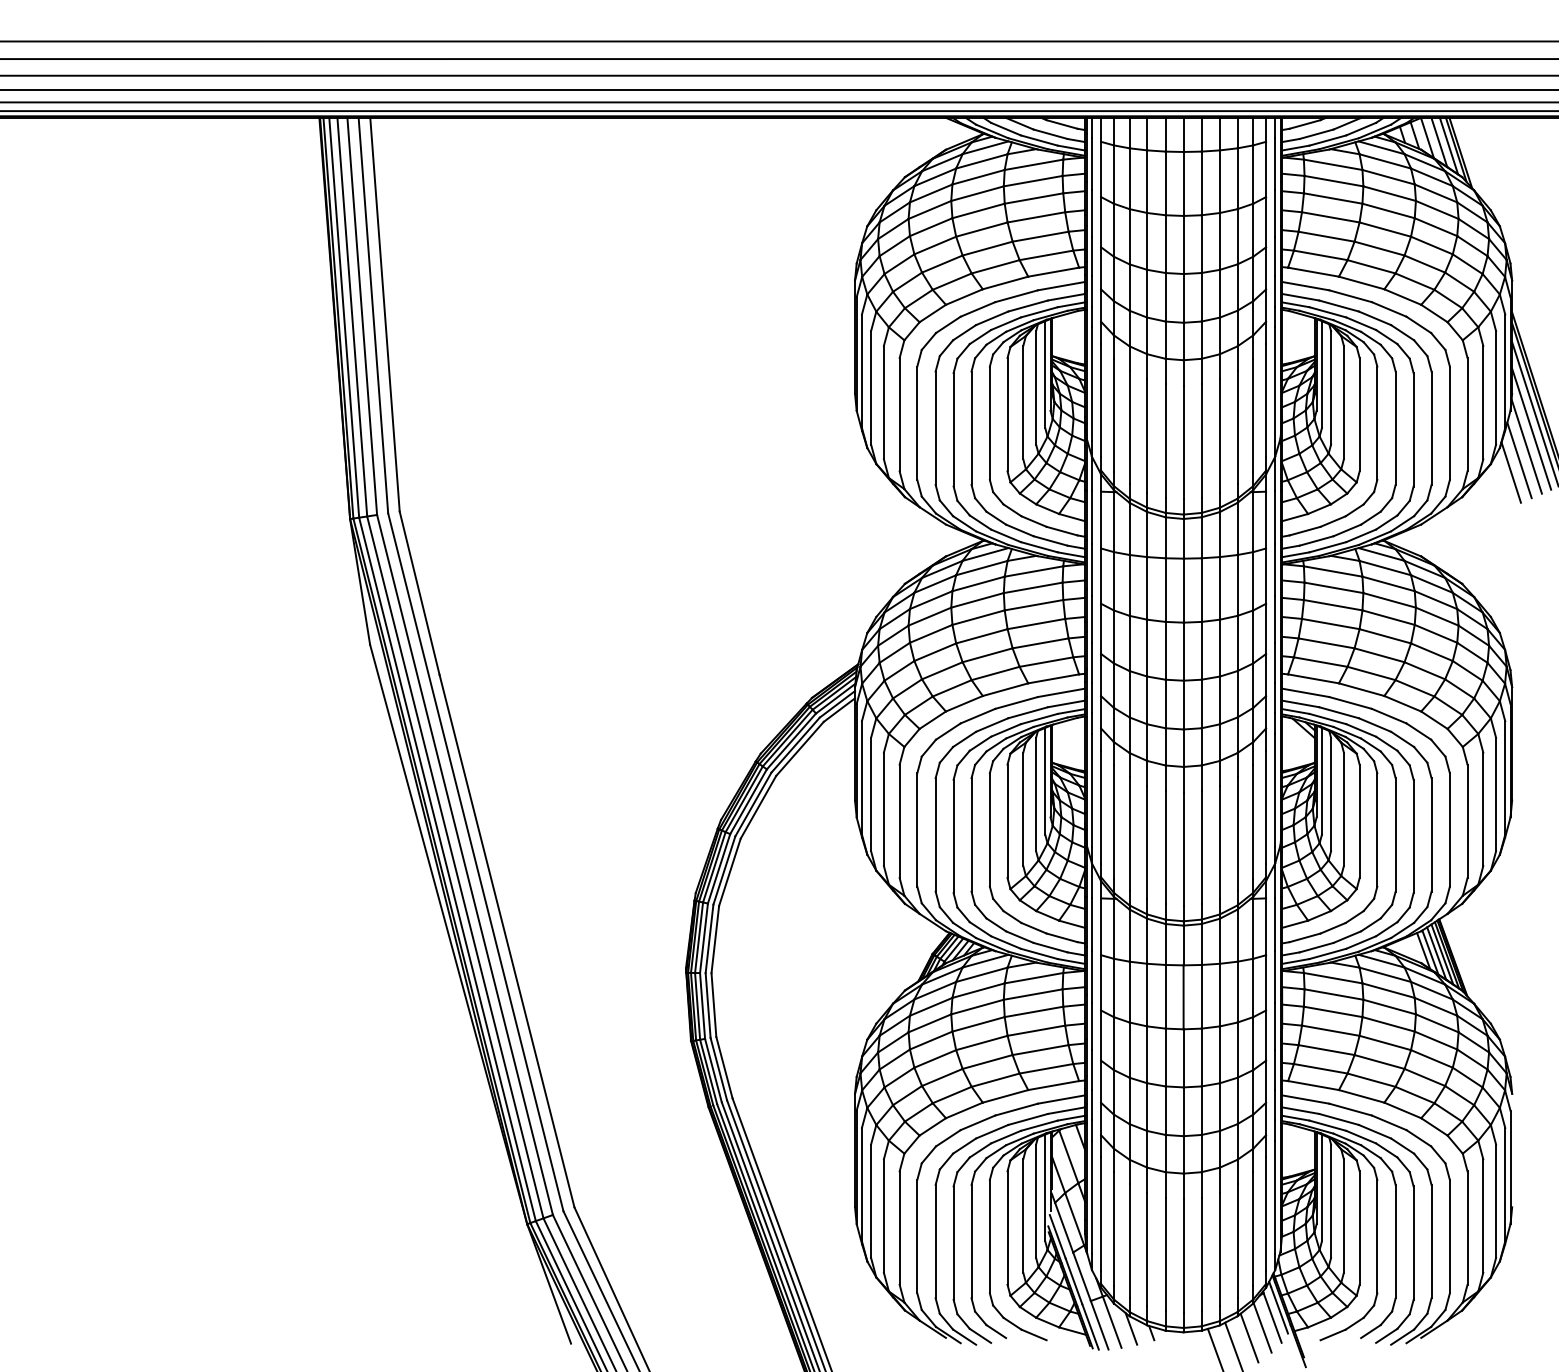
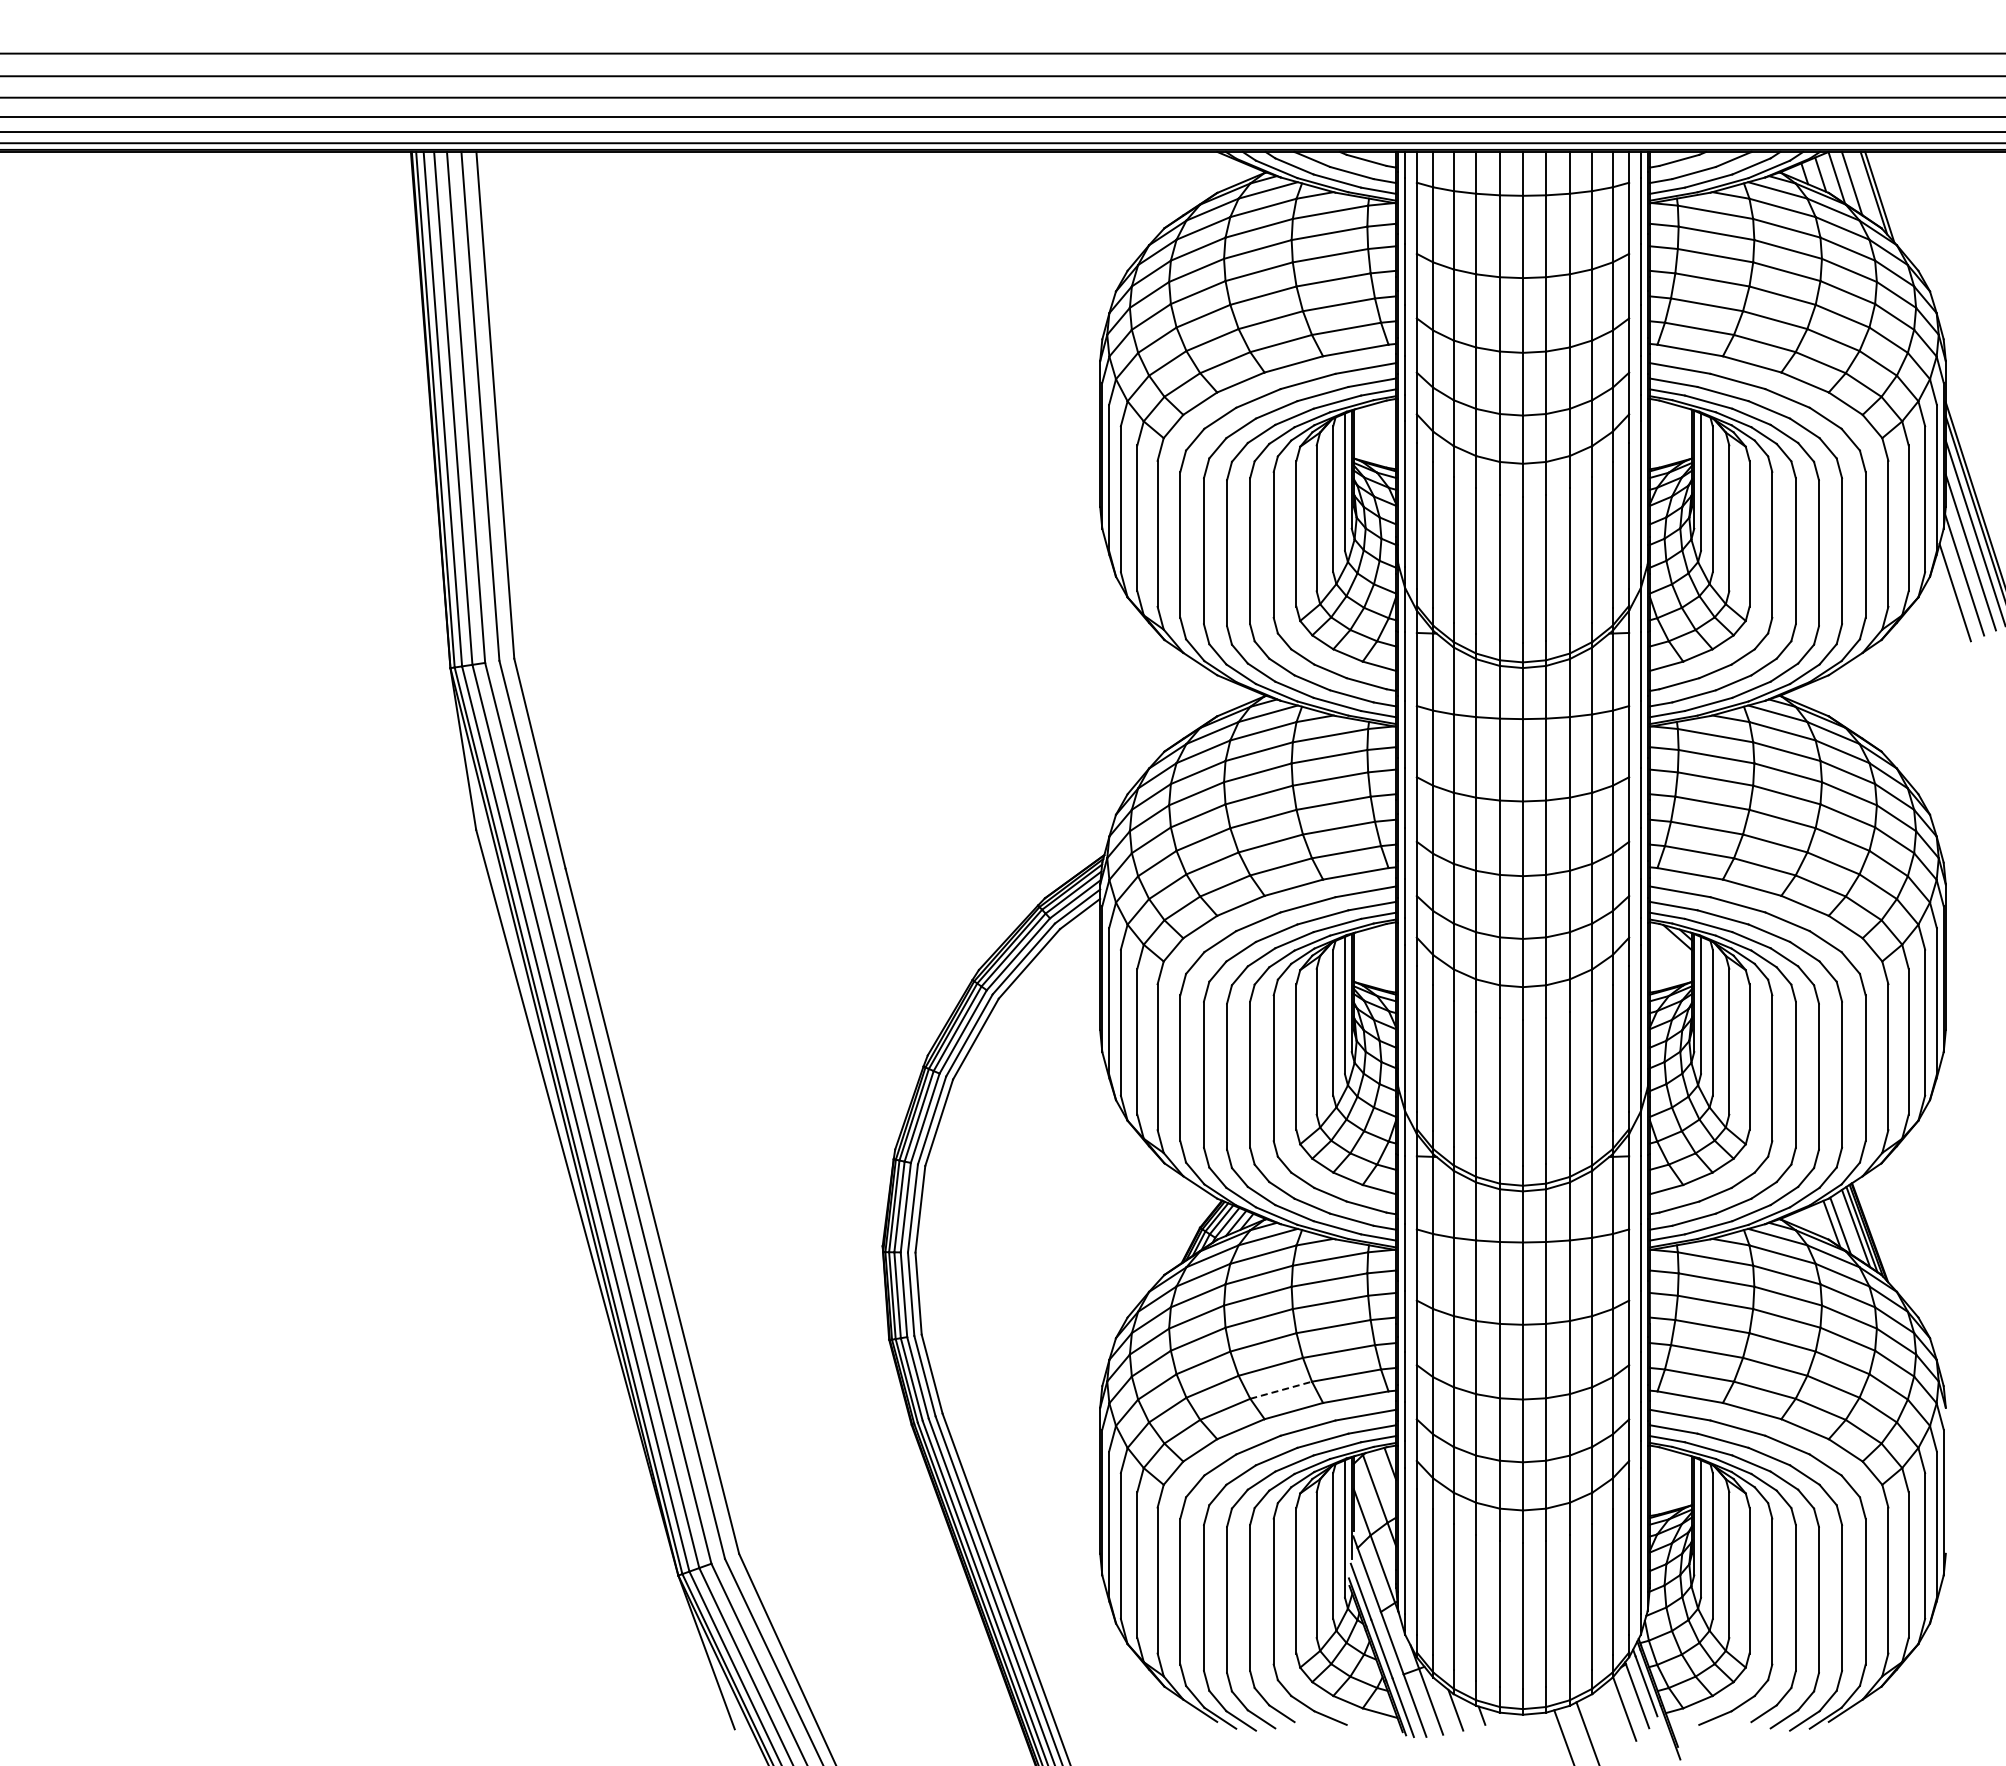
line: (1448, 145) -> (1864, 187), removed
line: (1511, 472) -> (1944, 608), removed
line: (1436, 952) -> (1848, 1226), removed
line: (995, 1080) -> (1281, 1390), solid -> dashed
line: (1249, 1337) -> (1607, 1721), removed

